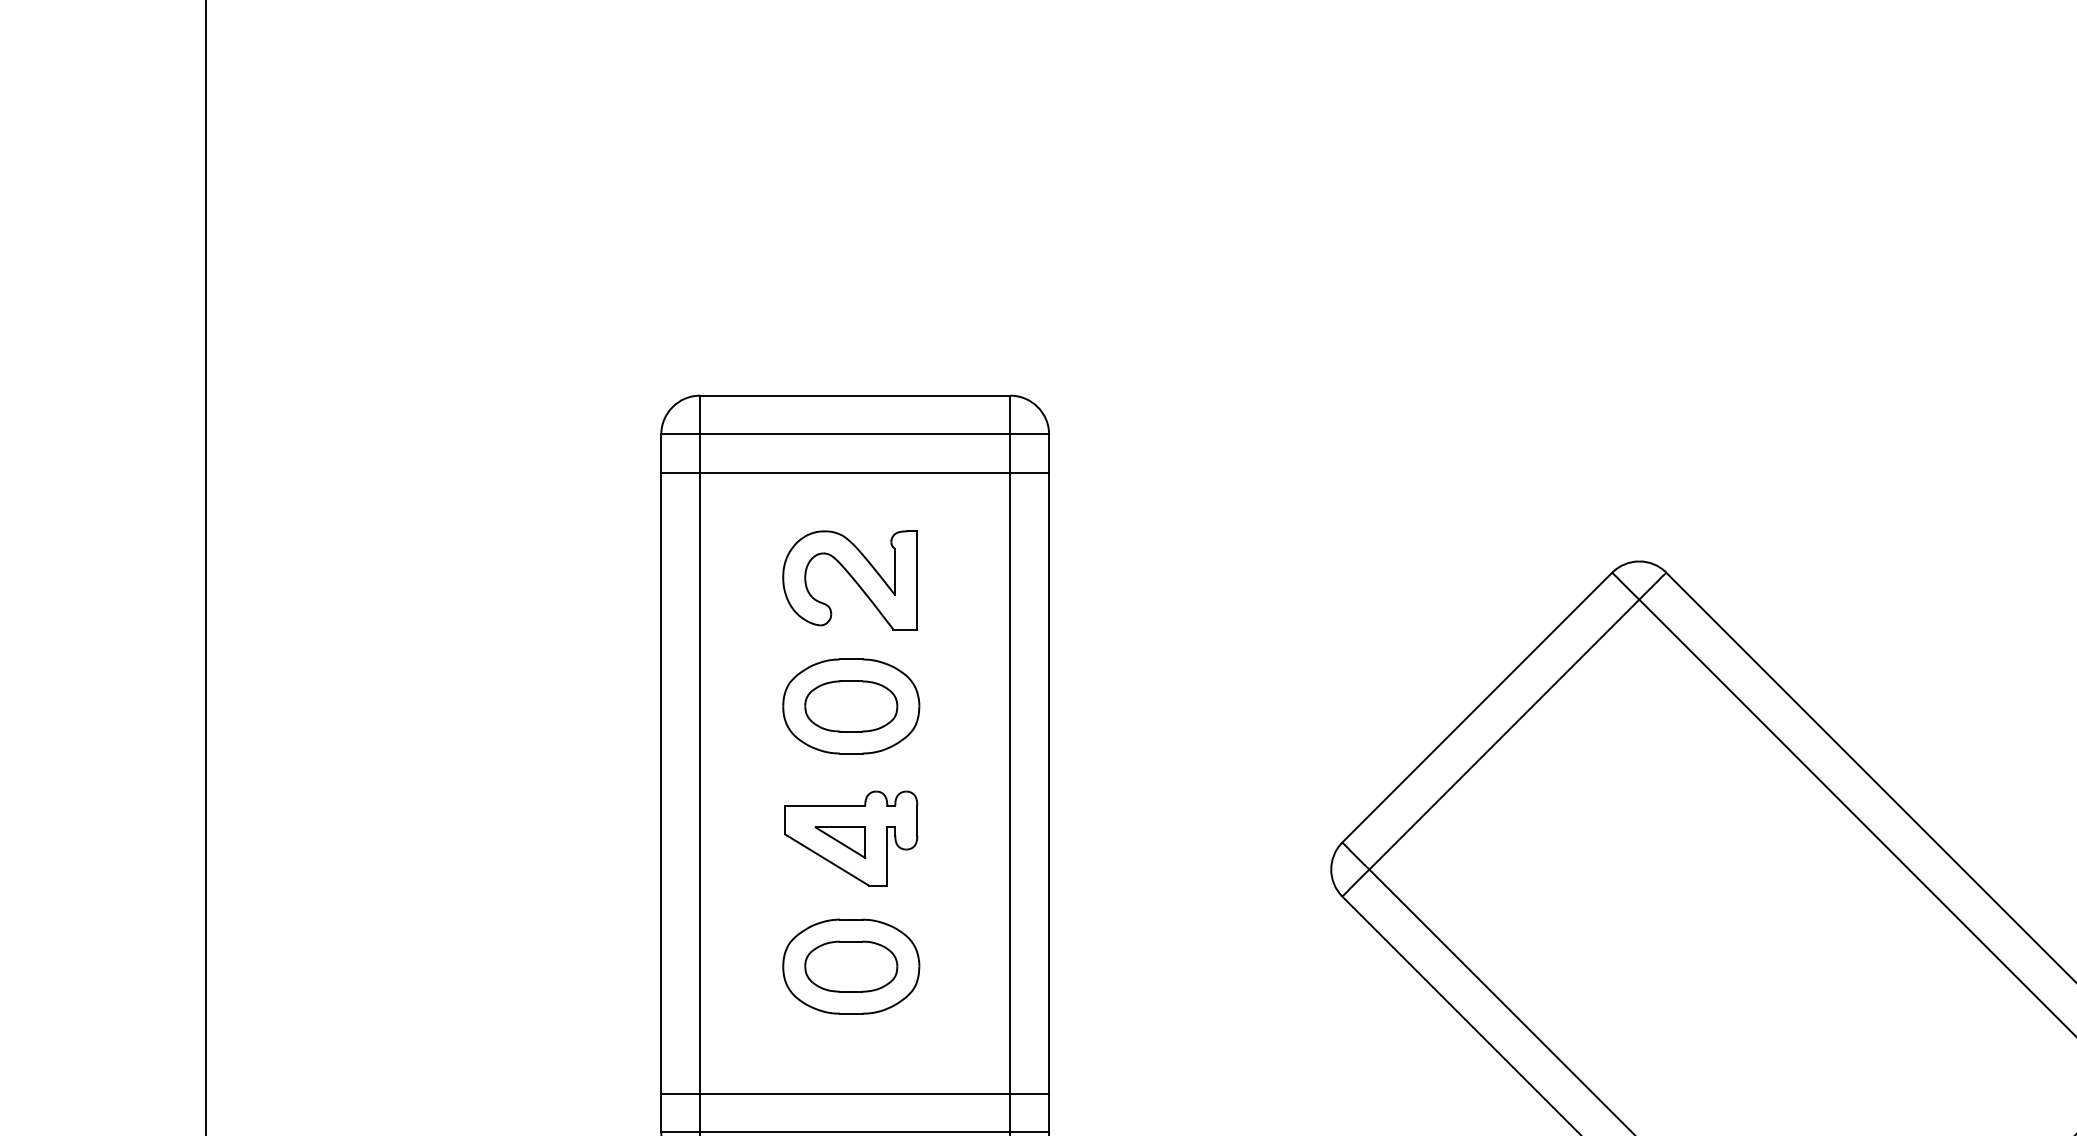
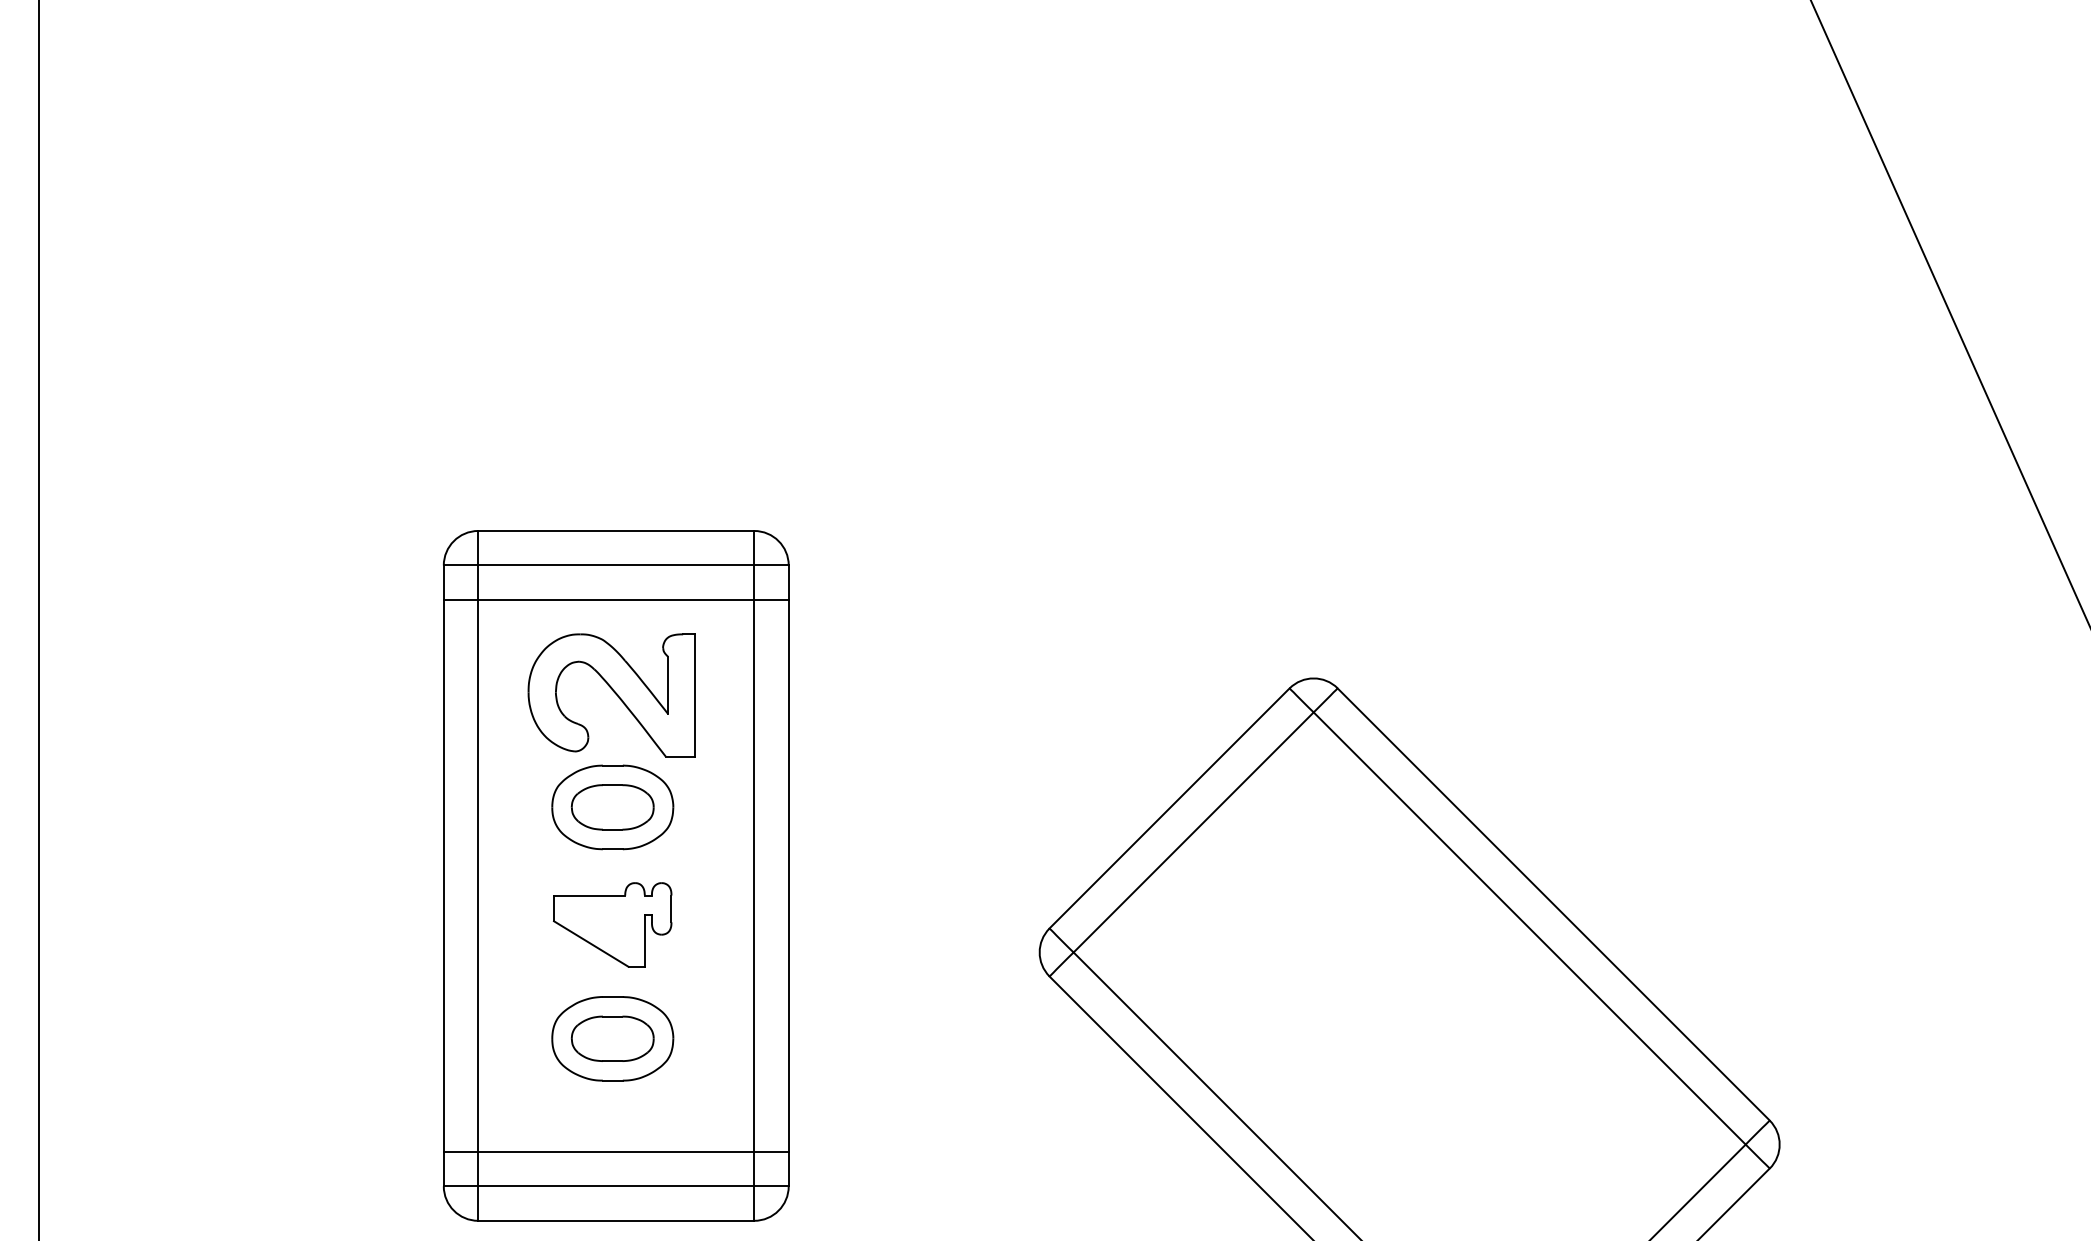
part: (849, 579) -> (611, 694), size x1.4
part: (840, 842) -> (603, 928), removed

